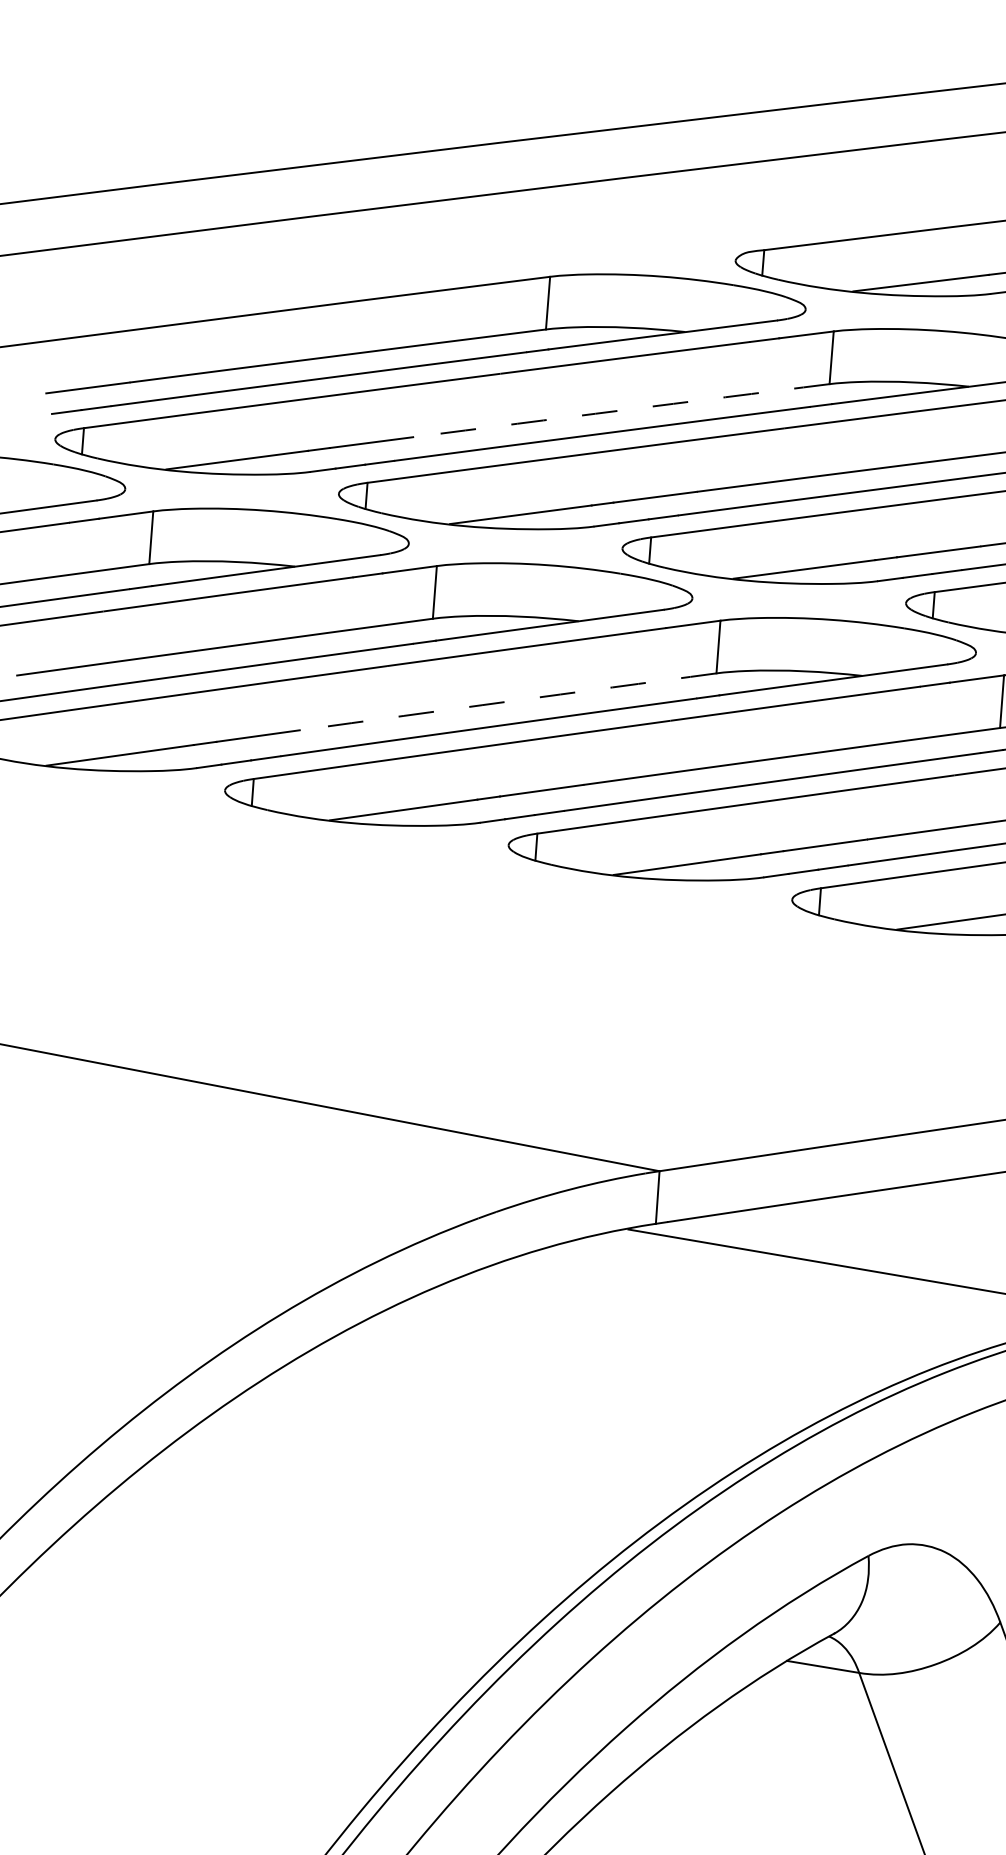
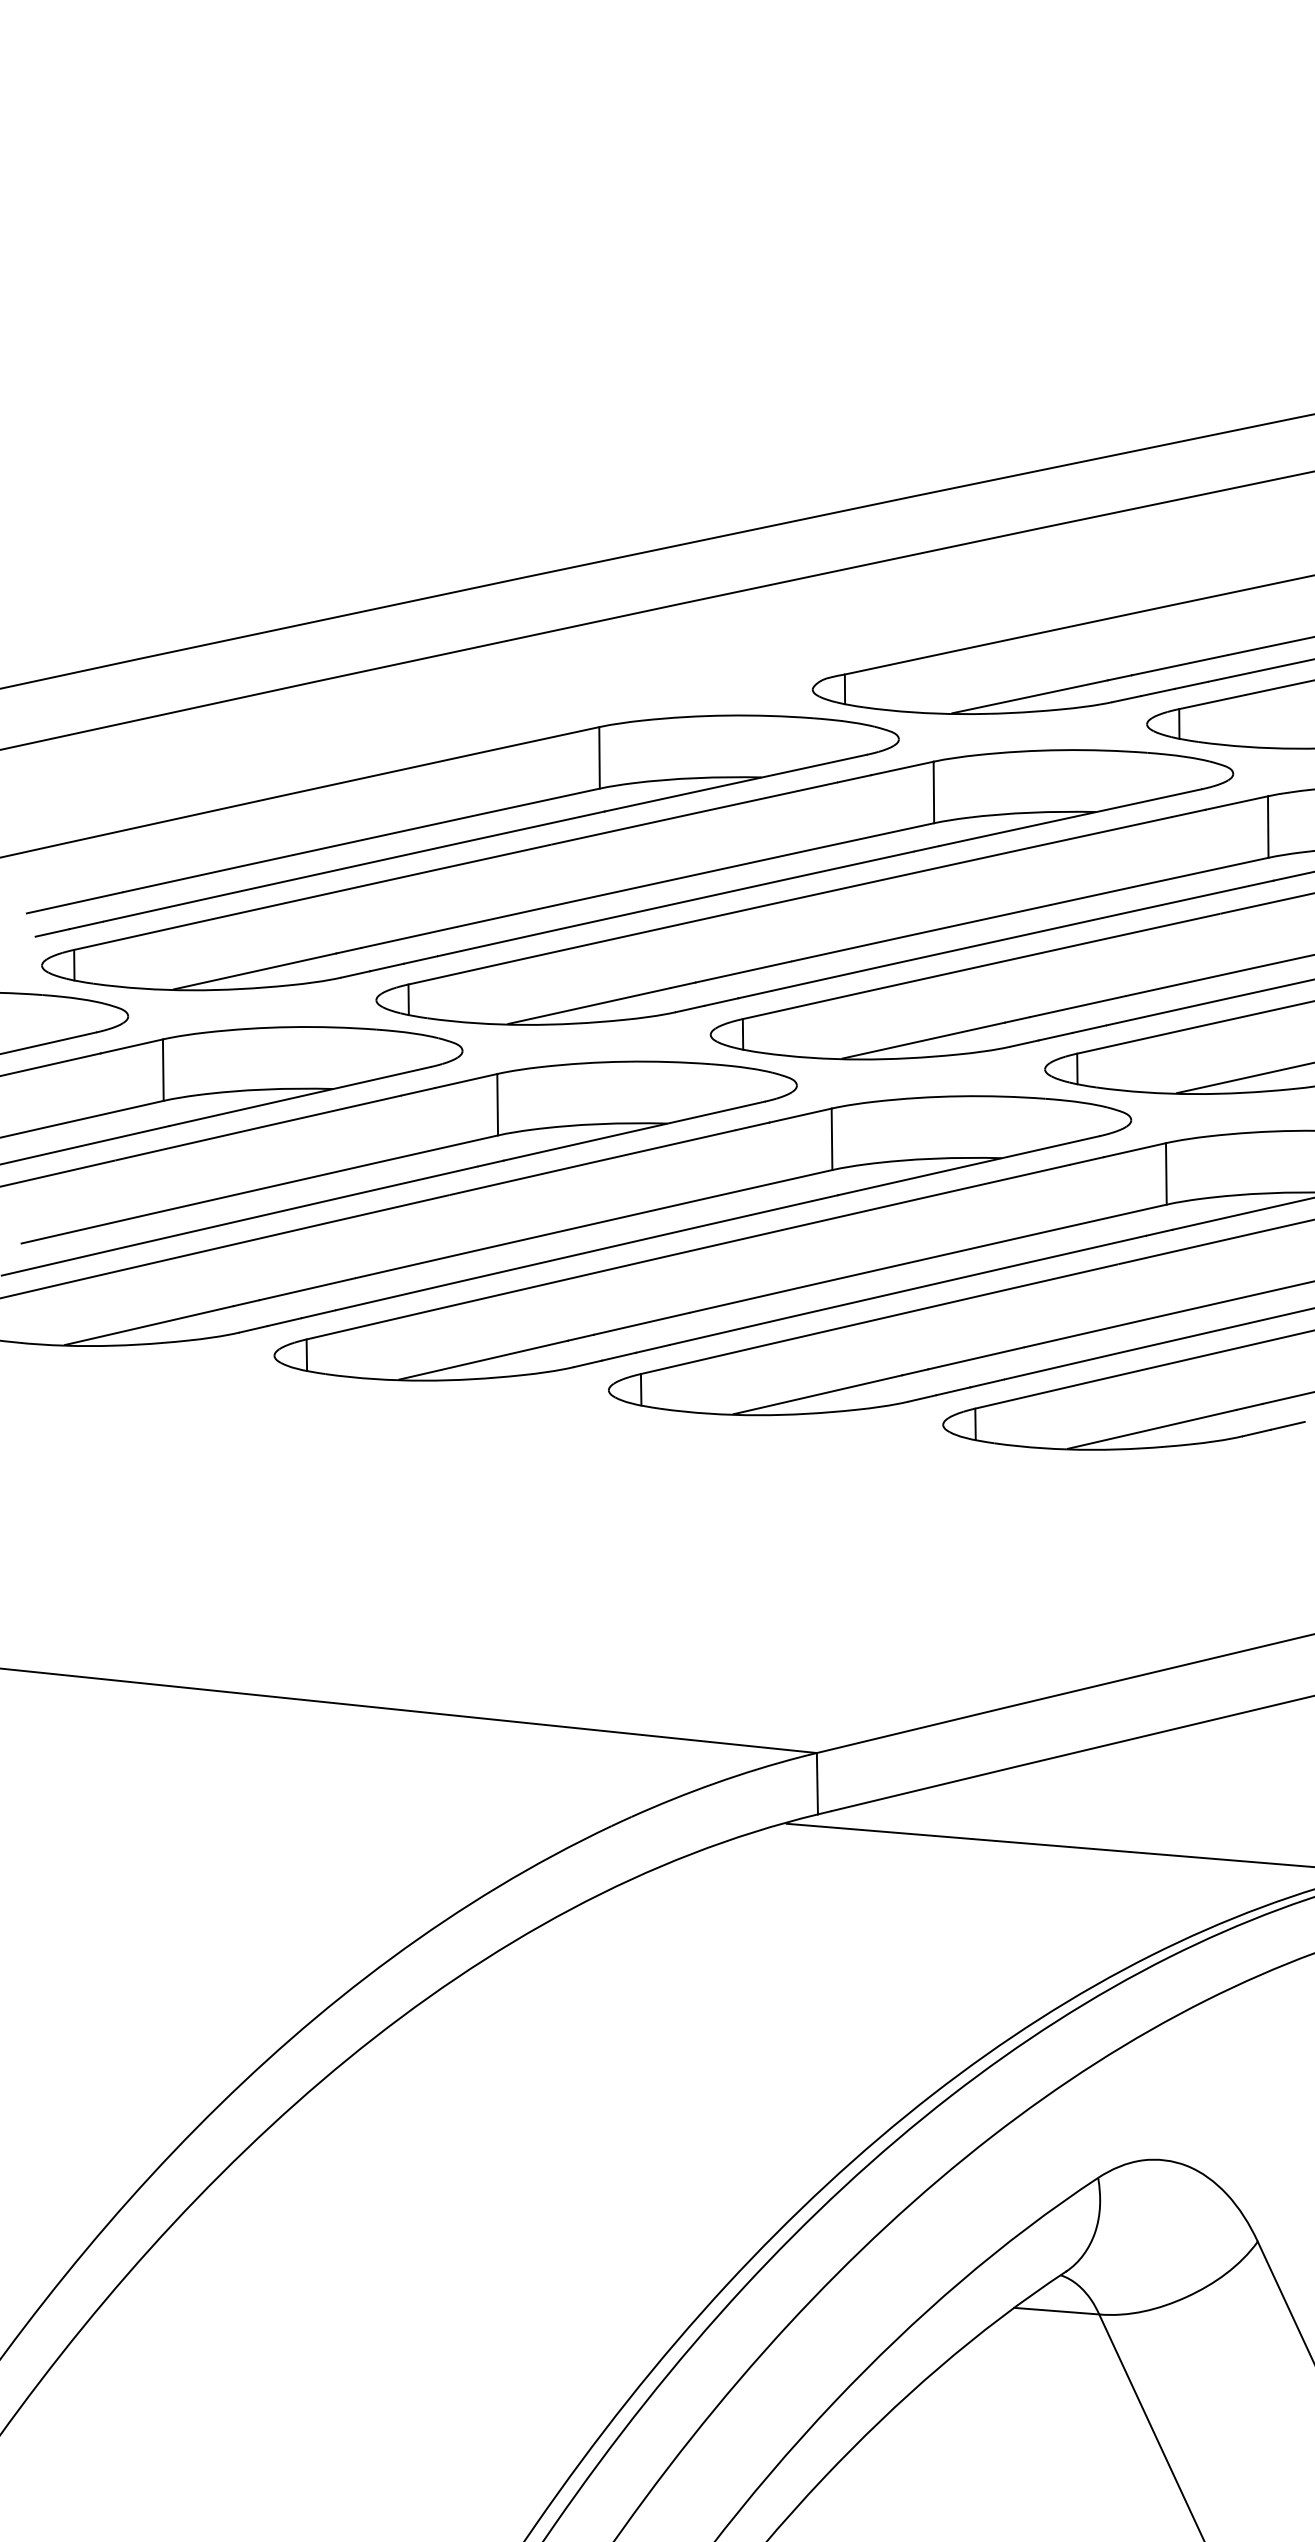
arc: (621, 410) -> (695, 874), dashed -> solid
arc: (508, 701) -> (593, 1223), dashed -> solid

